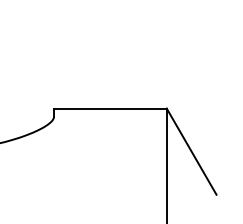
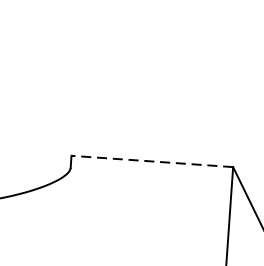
line: (109, 108) -> (151, 161), solid -> dashed

